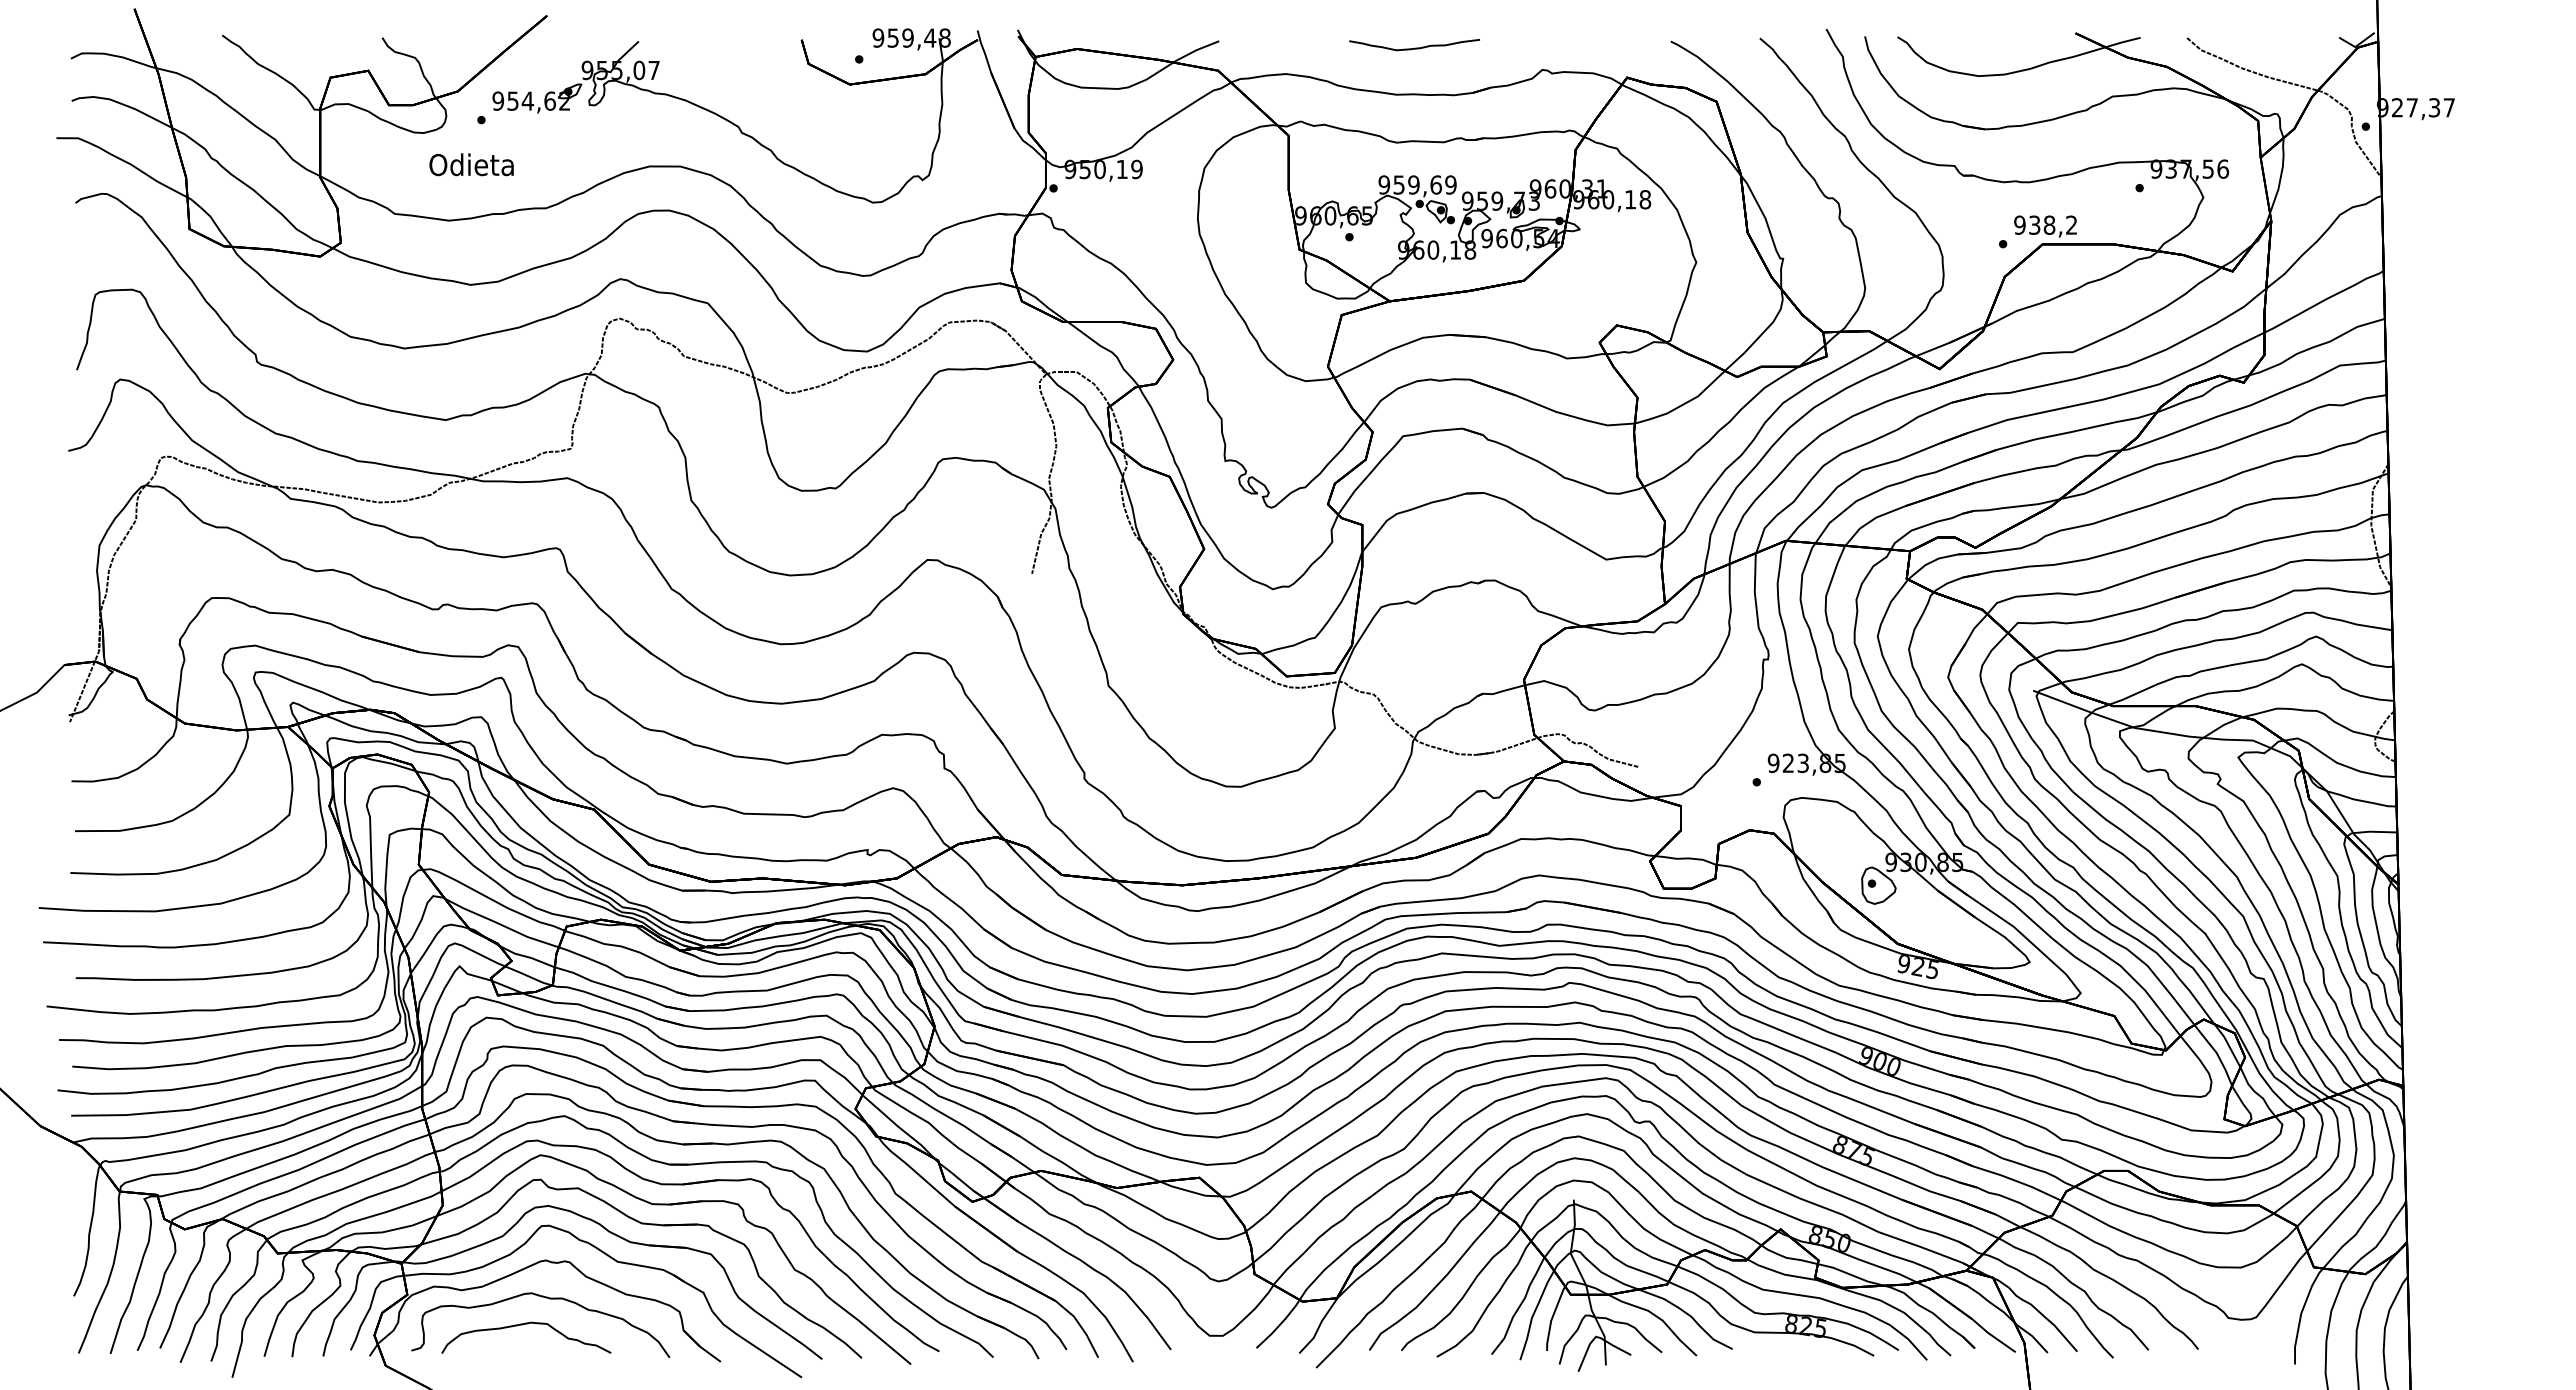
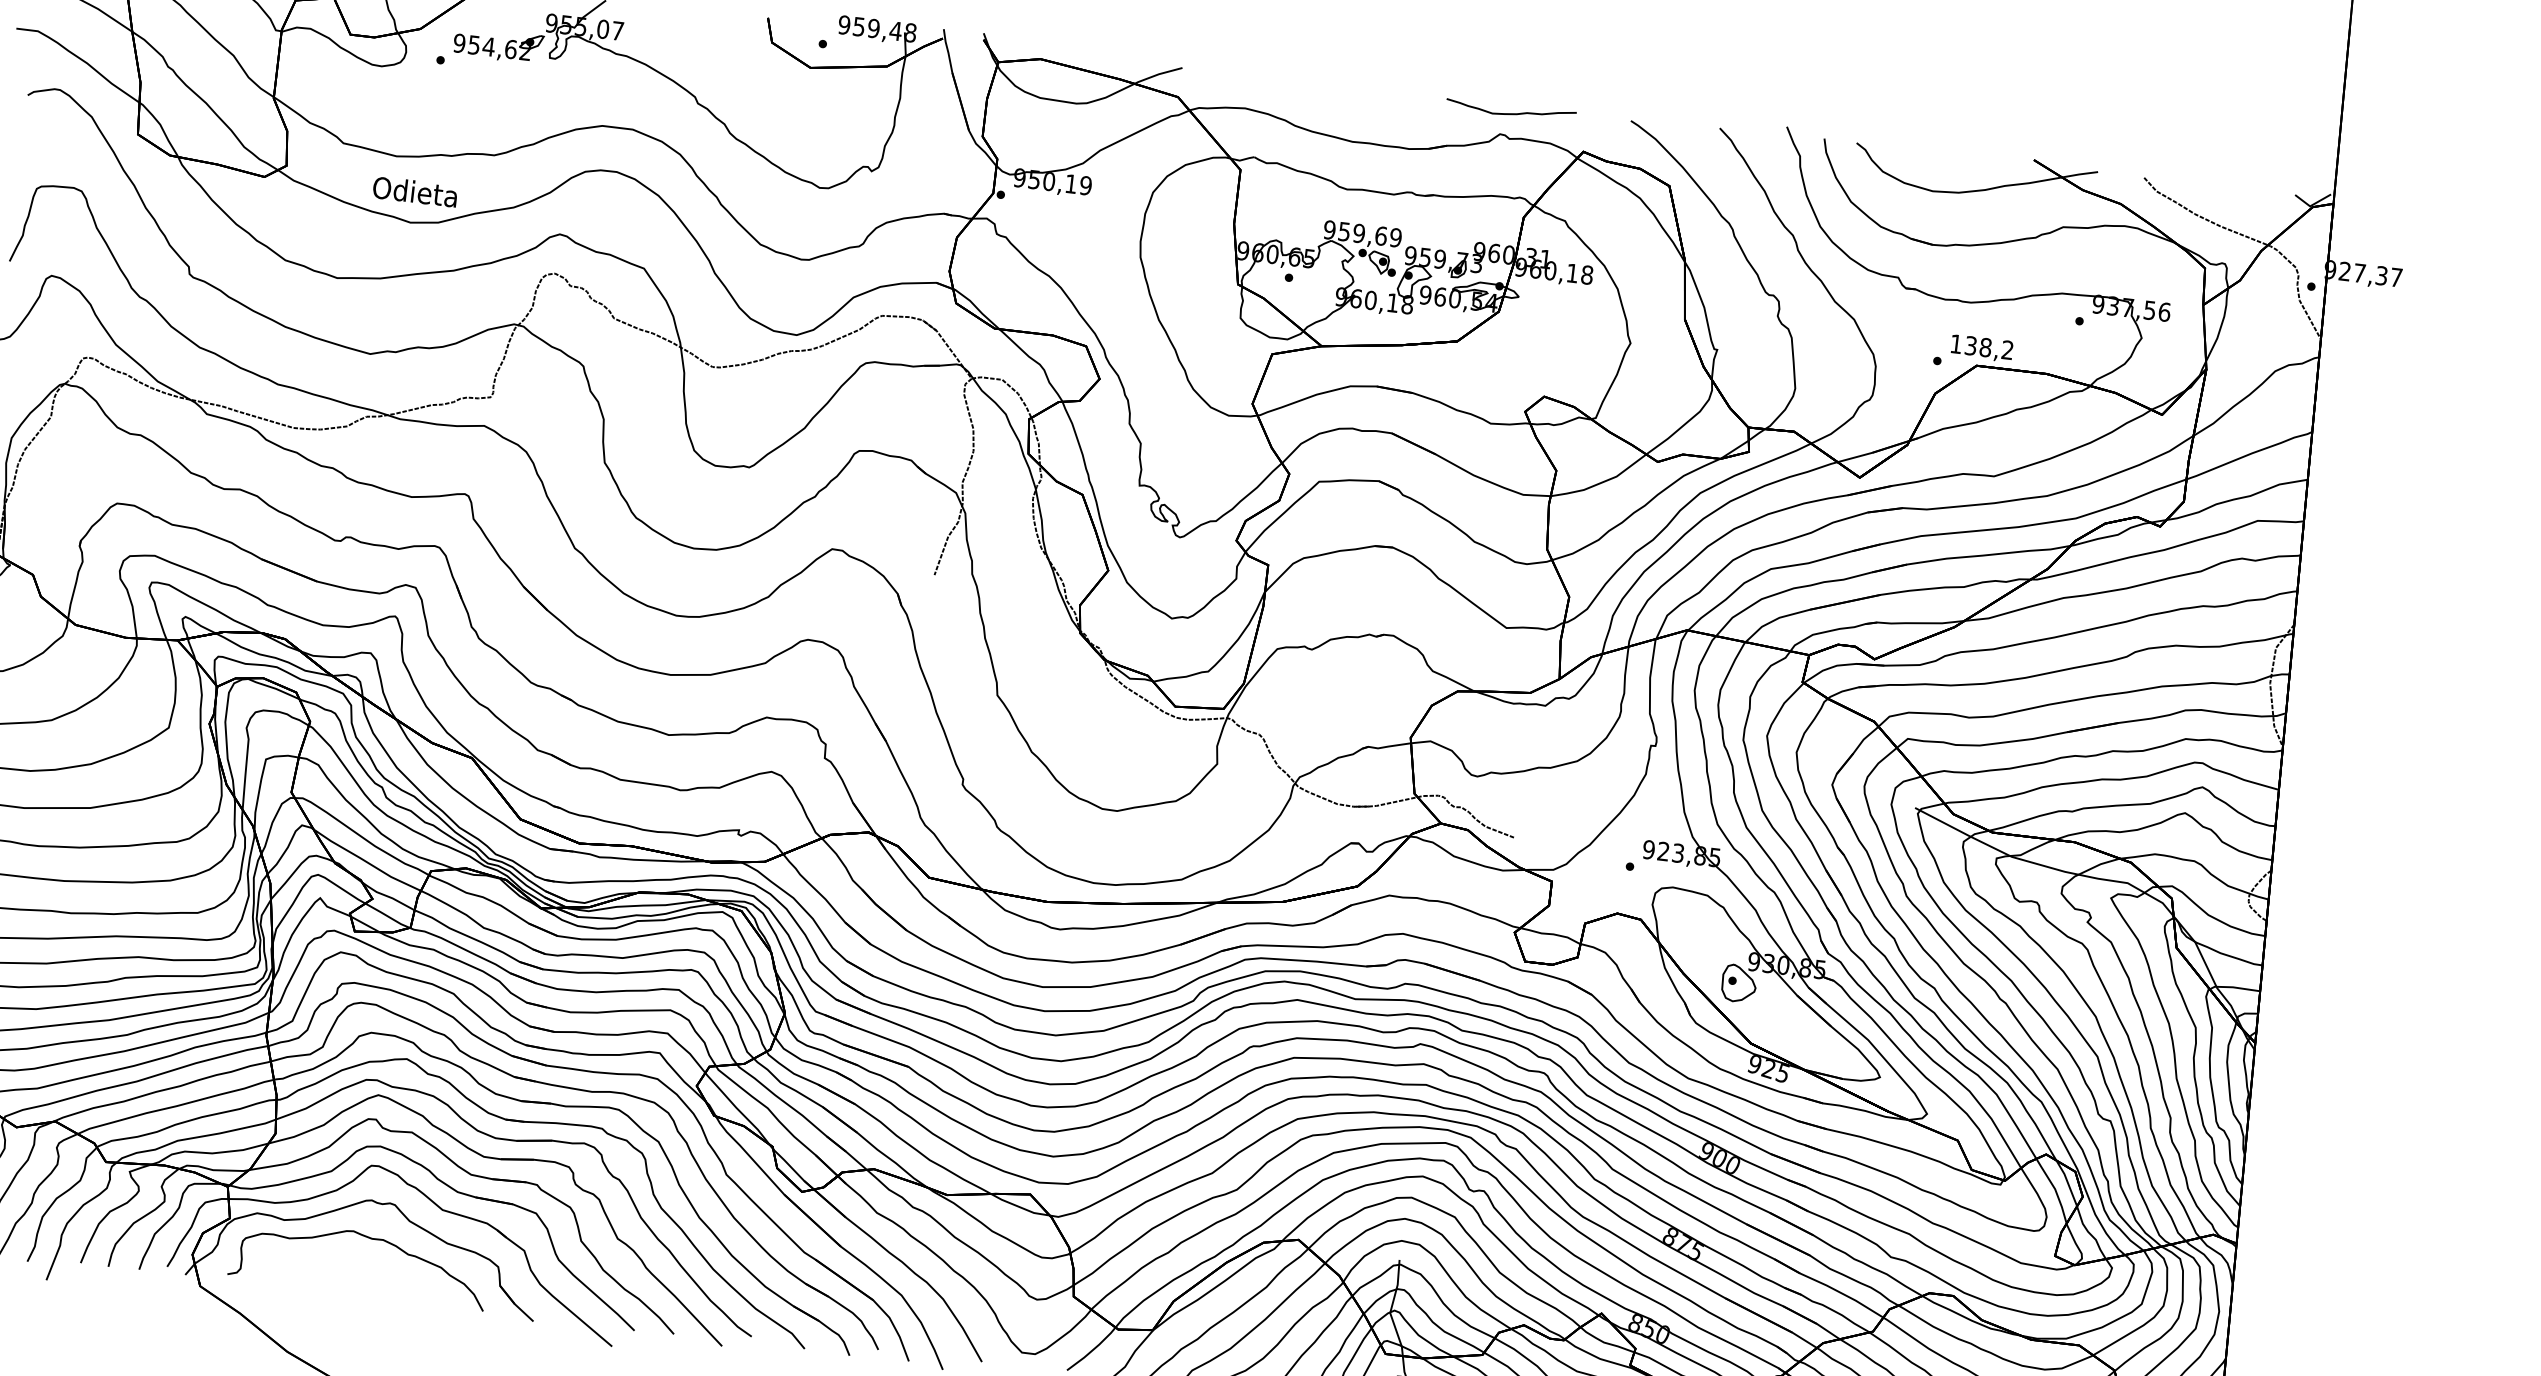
curve: (1414, 47) -> (1510, 112), moved
text: (471, 164) -> (415, 191), moved
text: (2019, 224) -> (1955, 343), 938,2 -> 138,2
curve: (522, 1325) -> (340, 1262), removed

